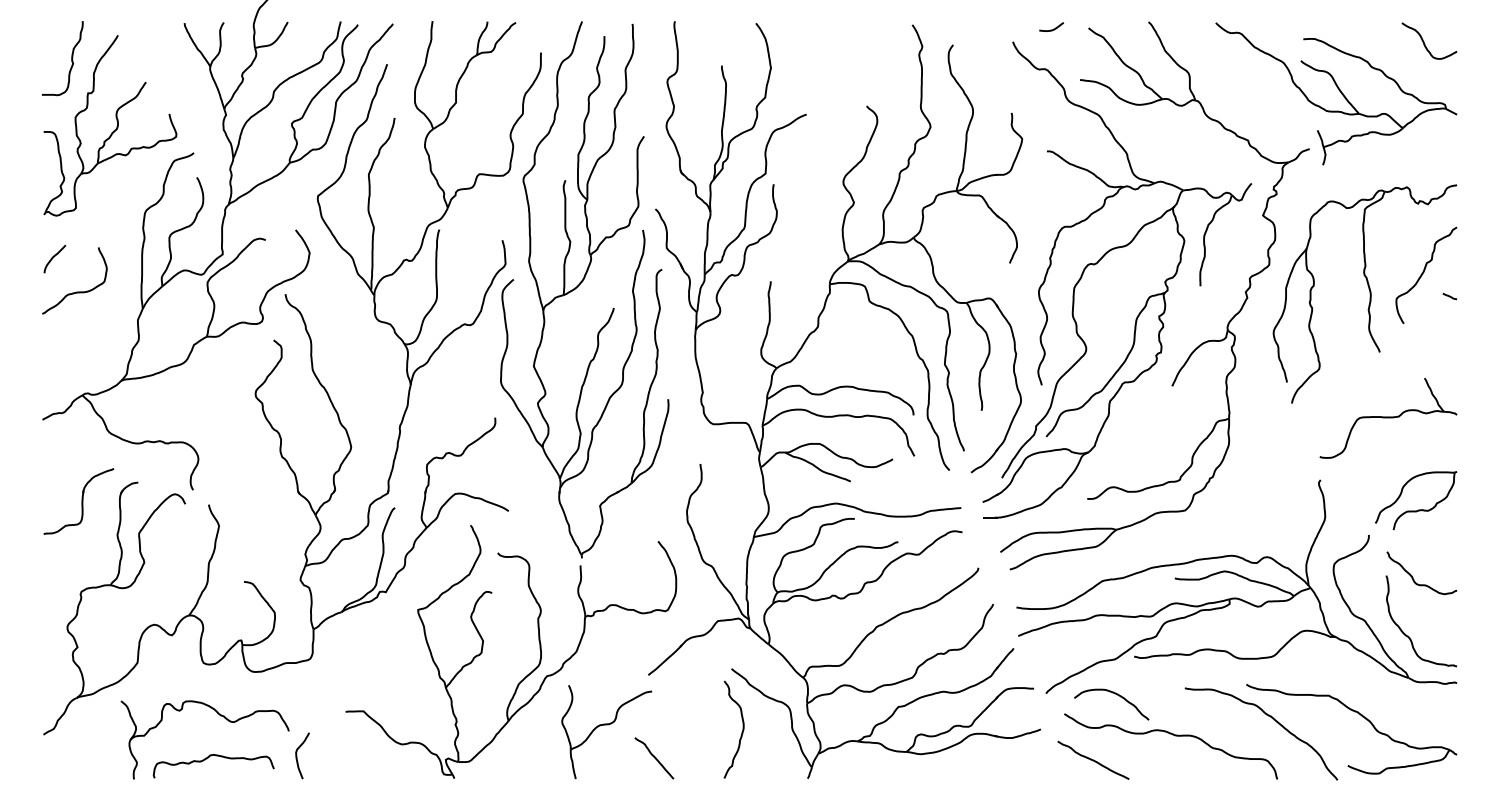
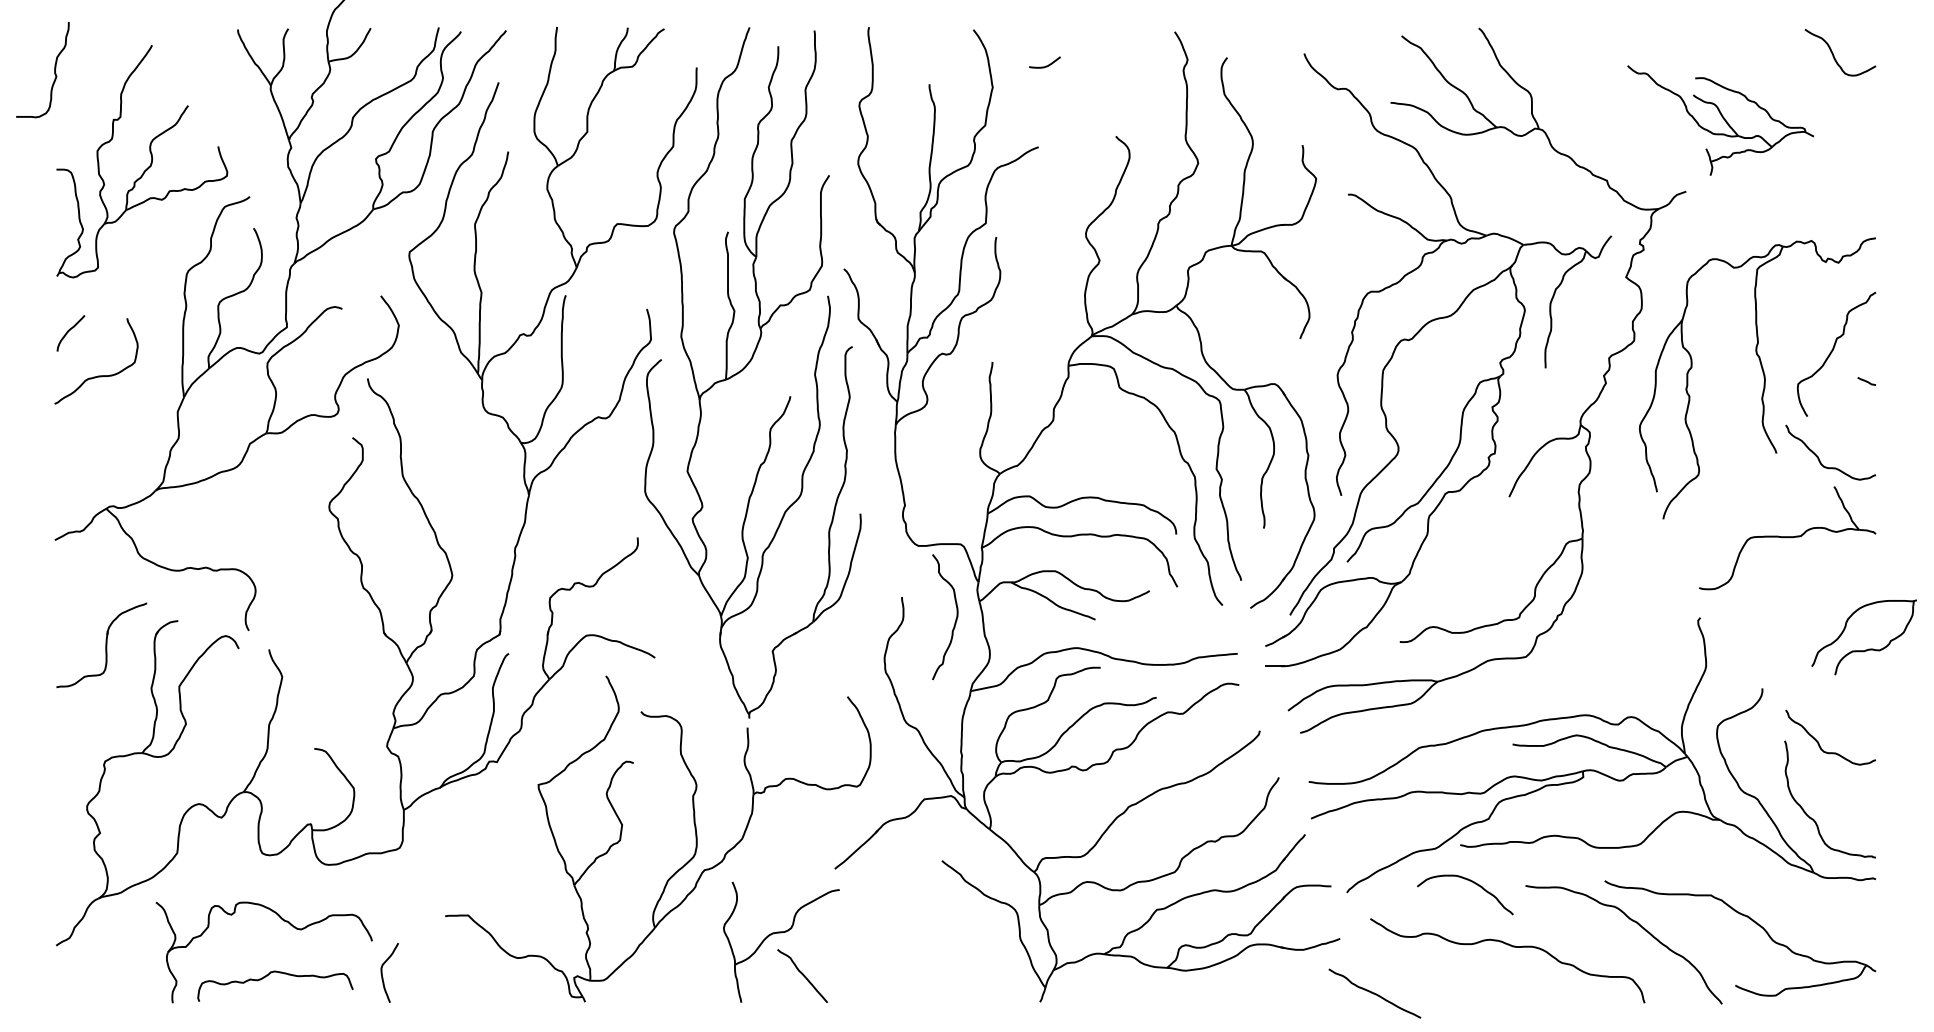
curve: (1052, 29) -> (1045, 65), moved
curve: (71, 58) -> (54, 70), moved
part: (1336, 93) -> (1720, 120), size x0.6
curve: (1413, 356) -> (1819, 458), added
part: (1419, 509) -> (1868, 648), moved
curve: (1116, 695) -> (1471, 882), moved
curve: (742, 730) -> (955, 618), moved
curve: (654, 757) -> (802, 975), moved
curve: (1093, 760) -> (1374, 993), moved

